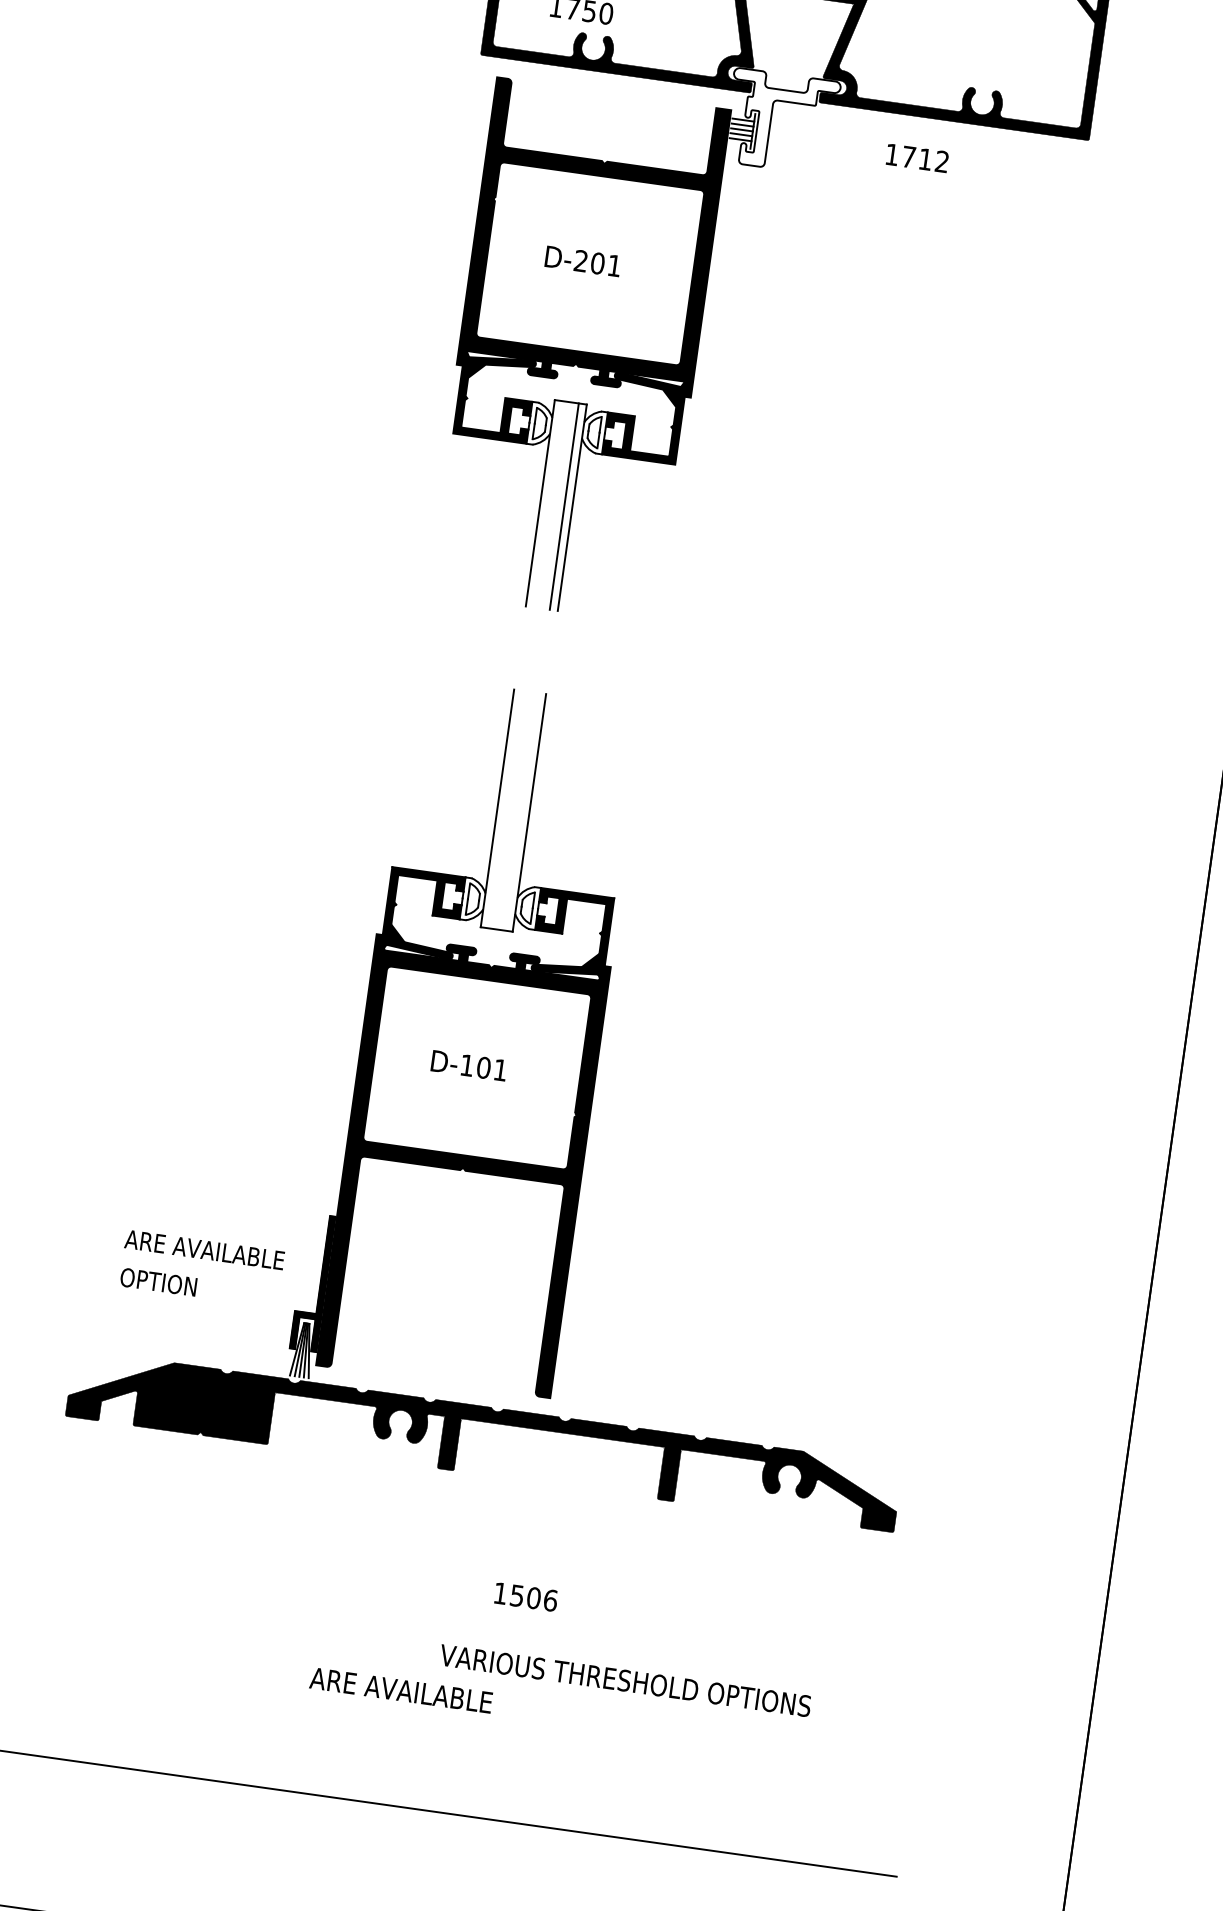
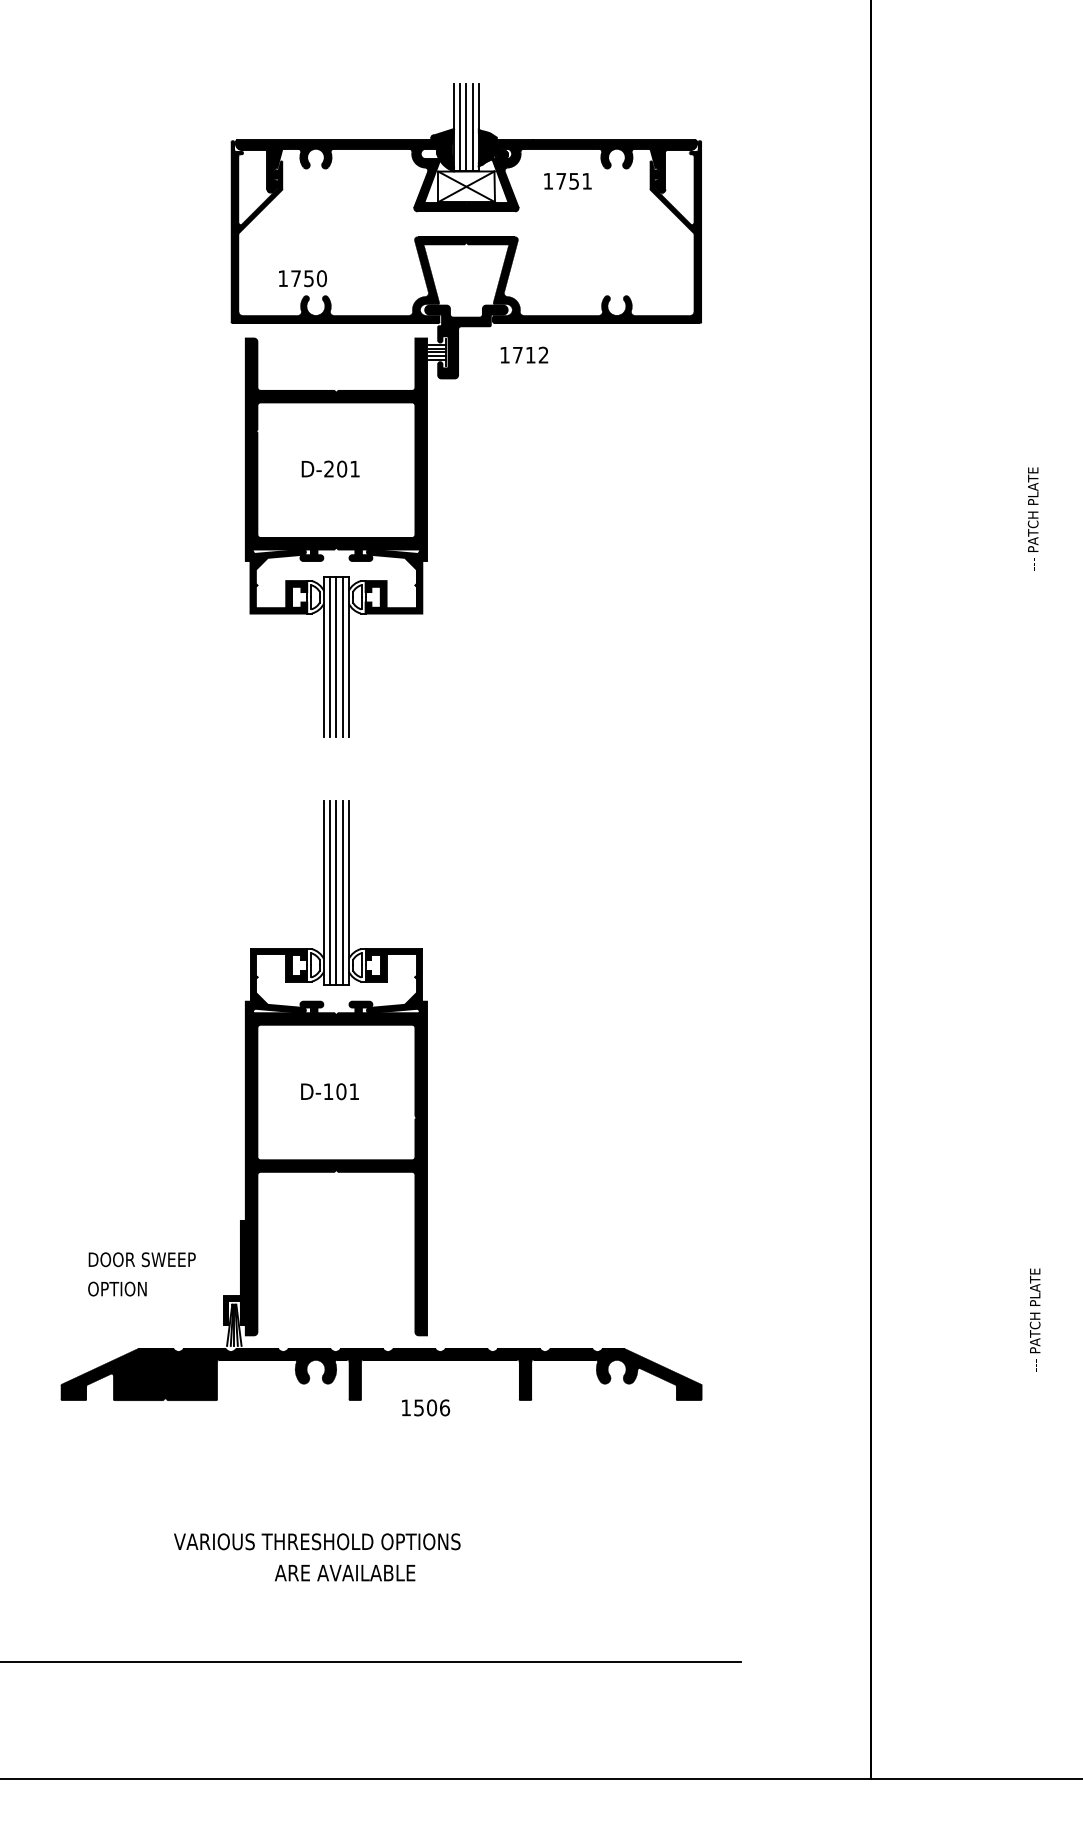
fill: (781, 121) -> (466, 341), added
text: (917, 157) -> (524, 354), moved
line: (548, 504) -> (330, 657), added
line: (556, 505) -> (336, 657), added
line: (505, 809) -> (330, 893), added
line: (513, 810) -> (336, 893), added
line: (521, 811) -> (342, 893), added
text: (204, 1249) -> (148, 1259), ARE AVAILABLE -> DOOR SWEEP
text: (526, 1596) -> (426, 1407), moved
text: (625, 1680) -> (317, 1541), moved

